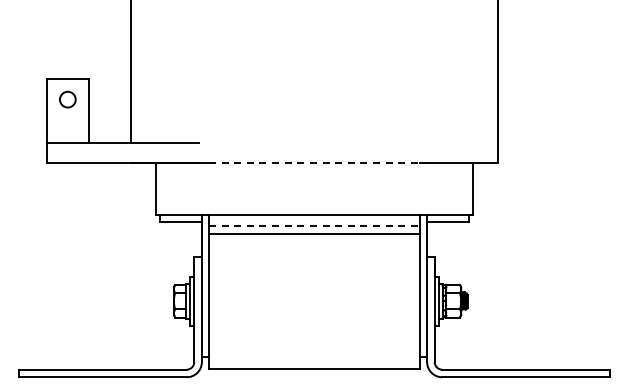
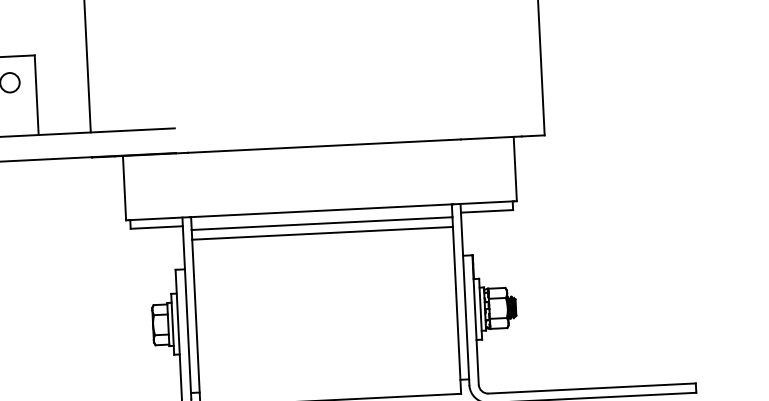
line: (314, 163) -> (318, 146), dashed -> solid
line: (314, 225) -> (322, 223), dashed -> solid

